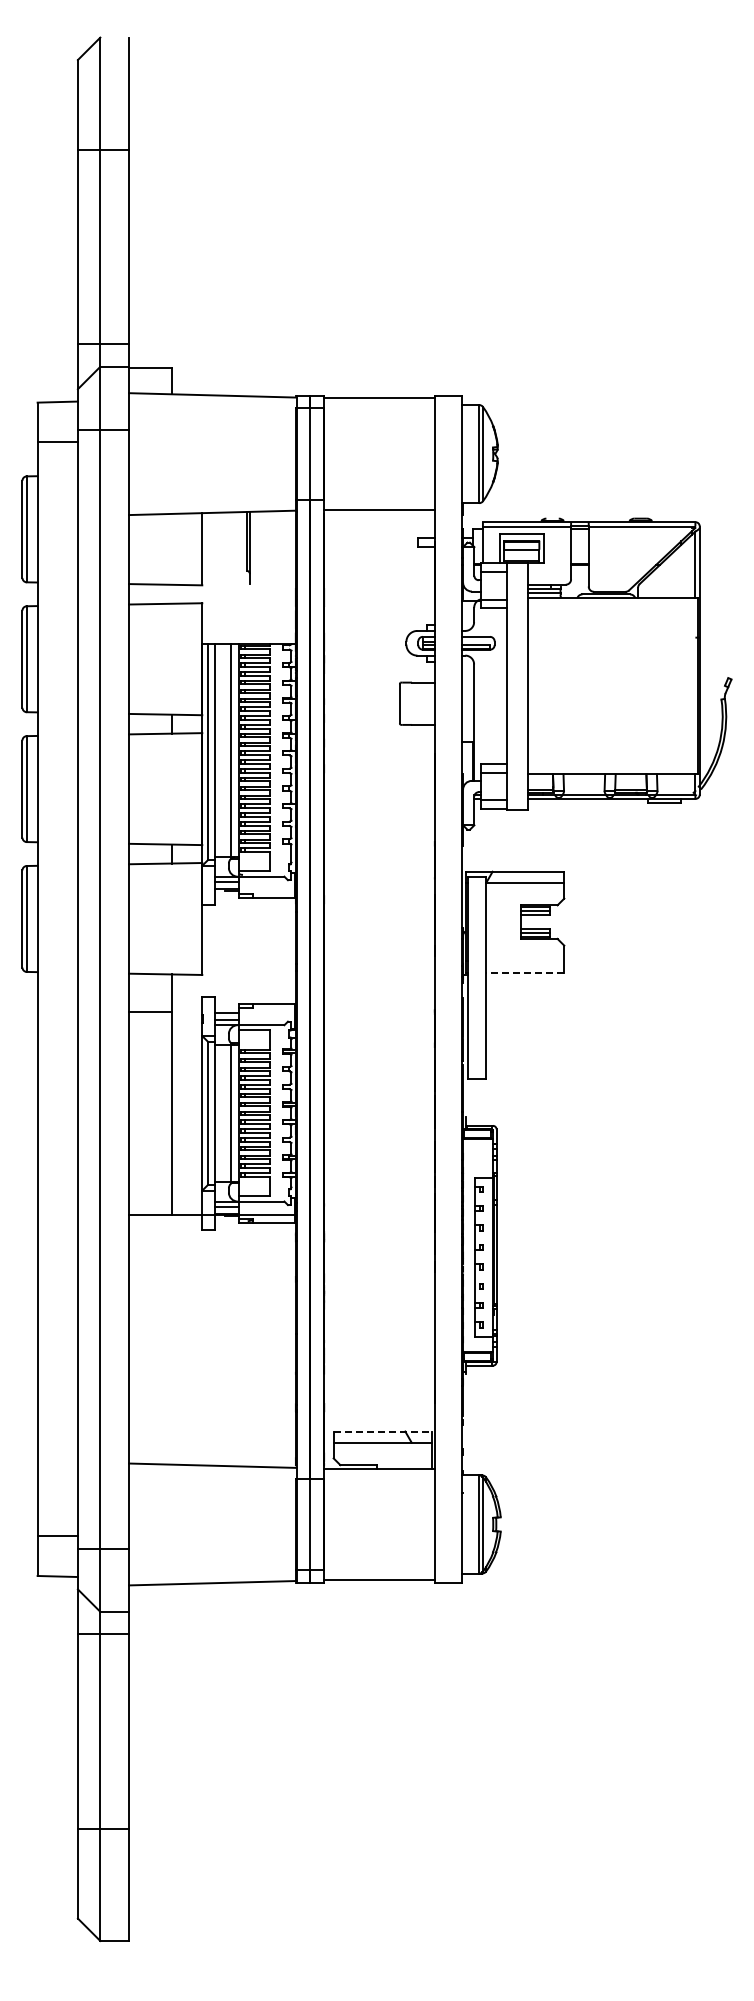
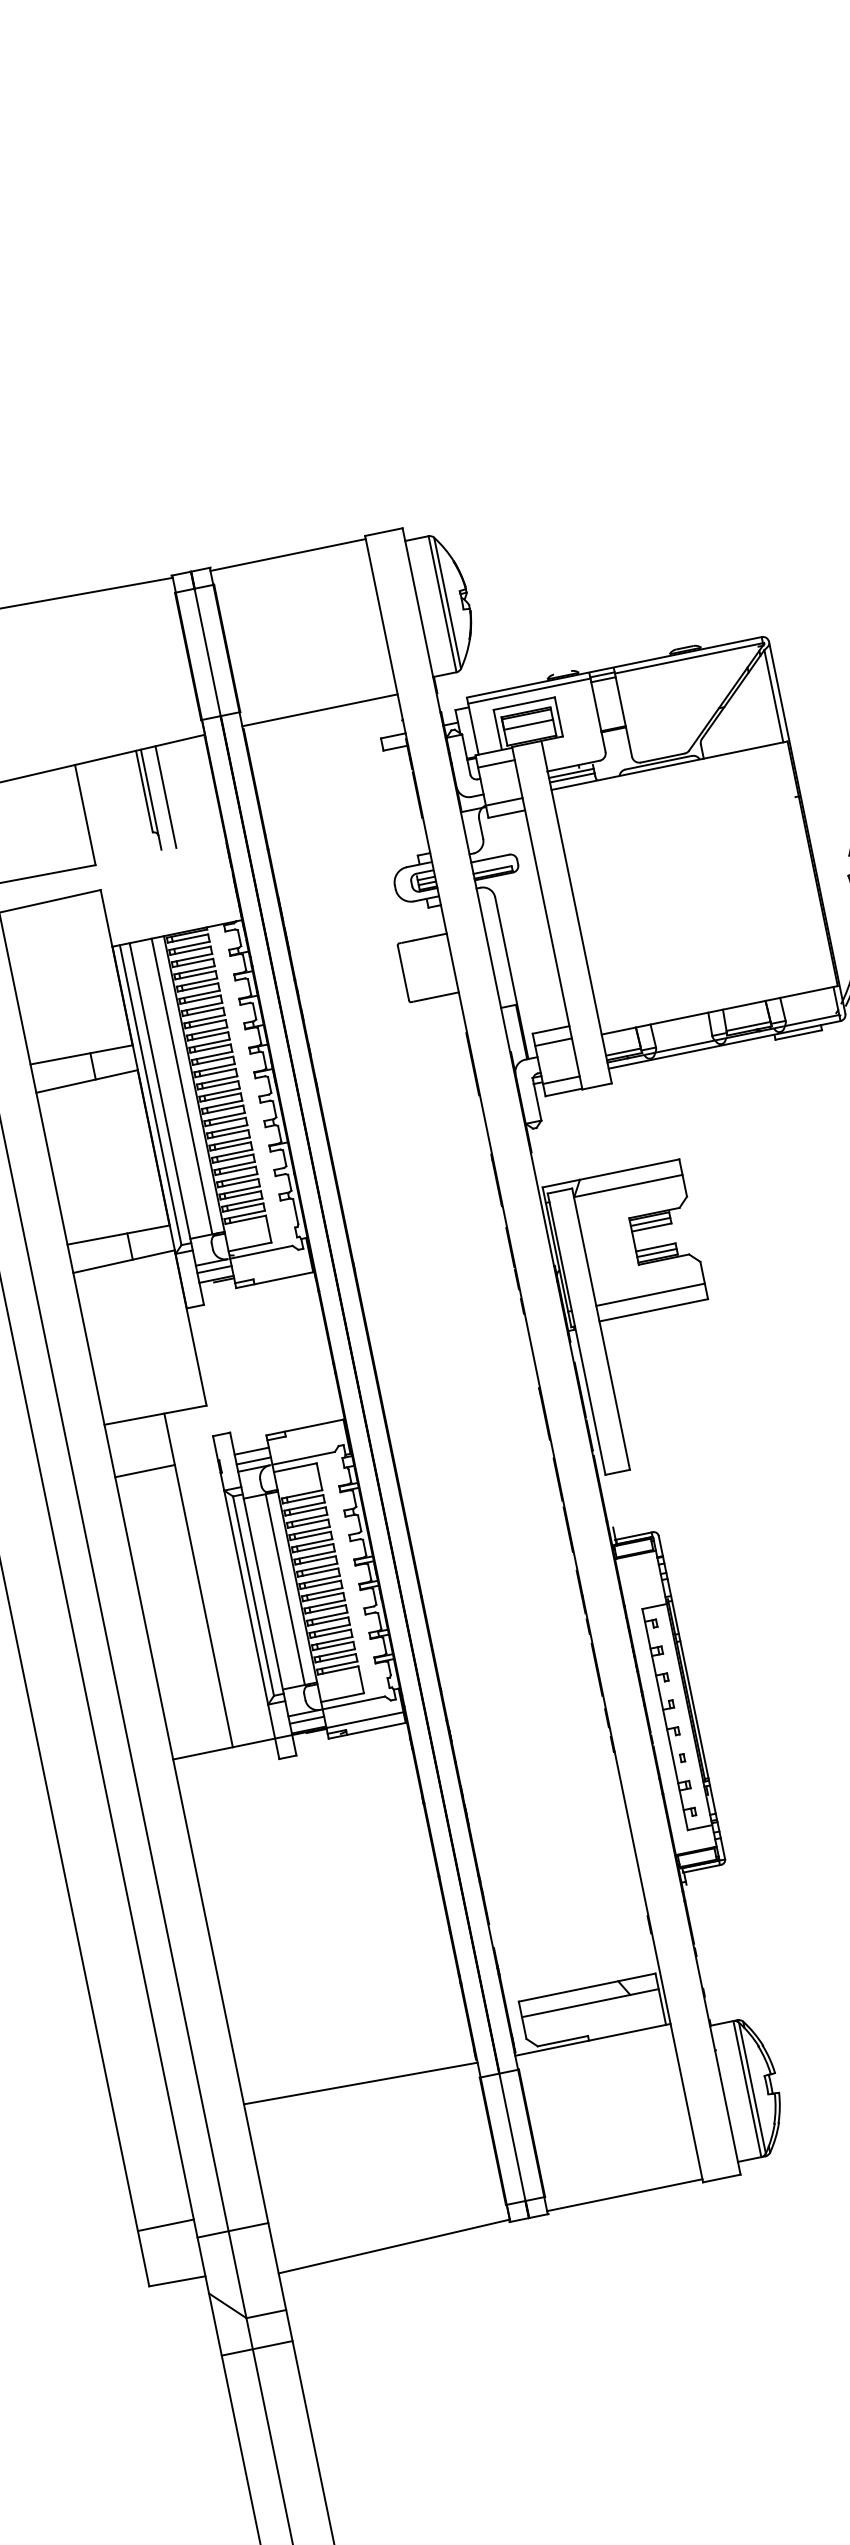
line: (260, 547) -> (165, 796), added
line: (525, 961) -> (651, 1294), added
line: (524, 972) -> (652, 1310), dashed -> solid
line: (383, 1431) -> (587, 1987), dashed -> solid

